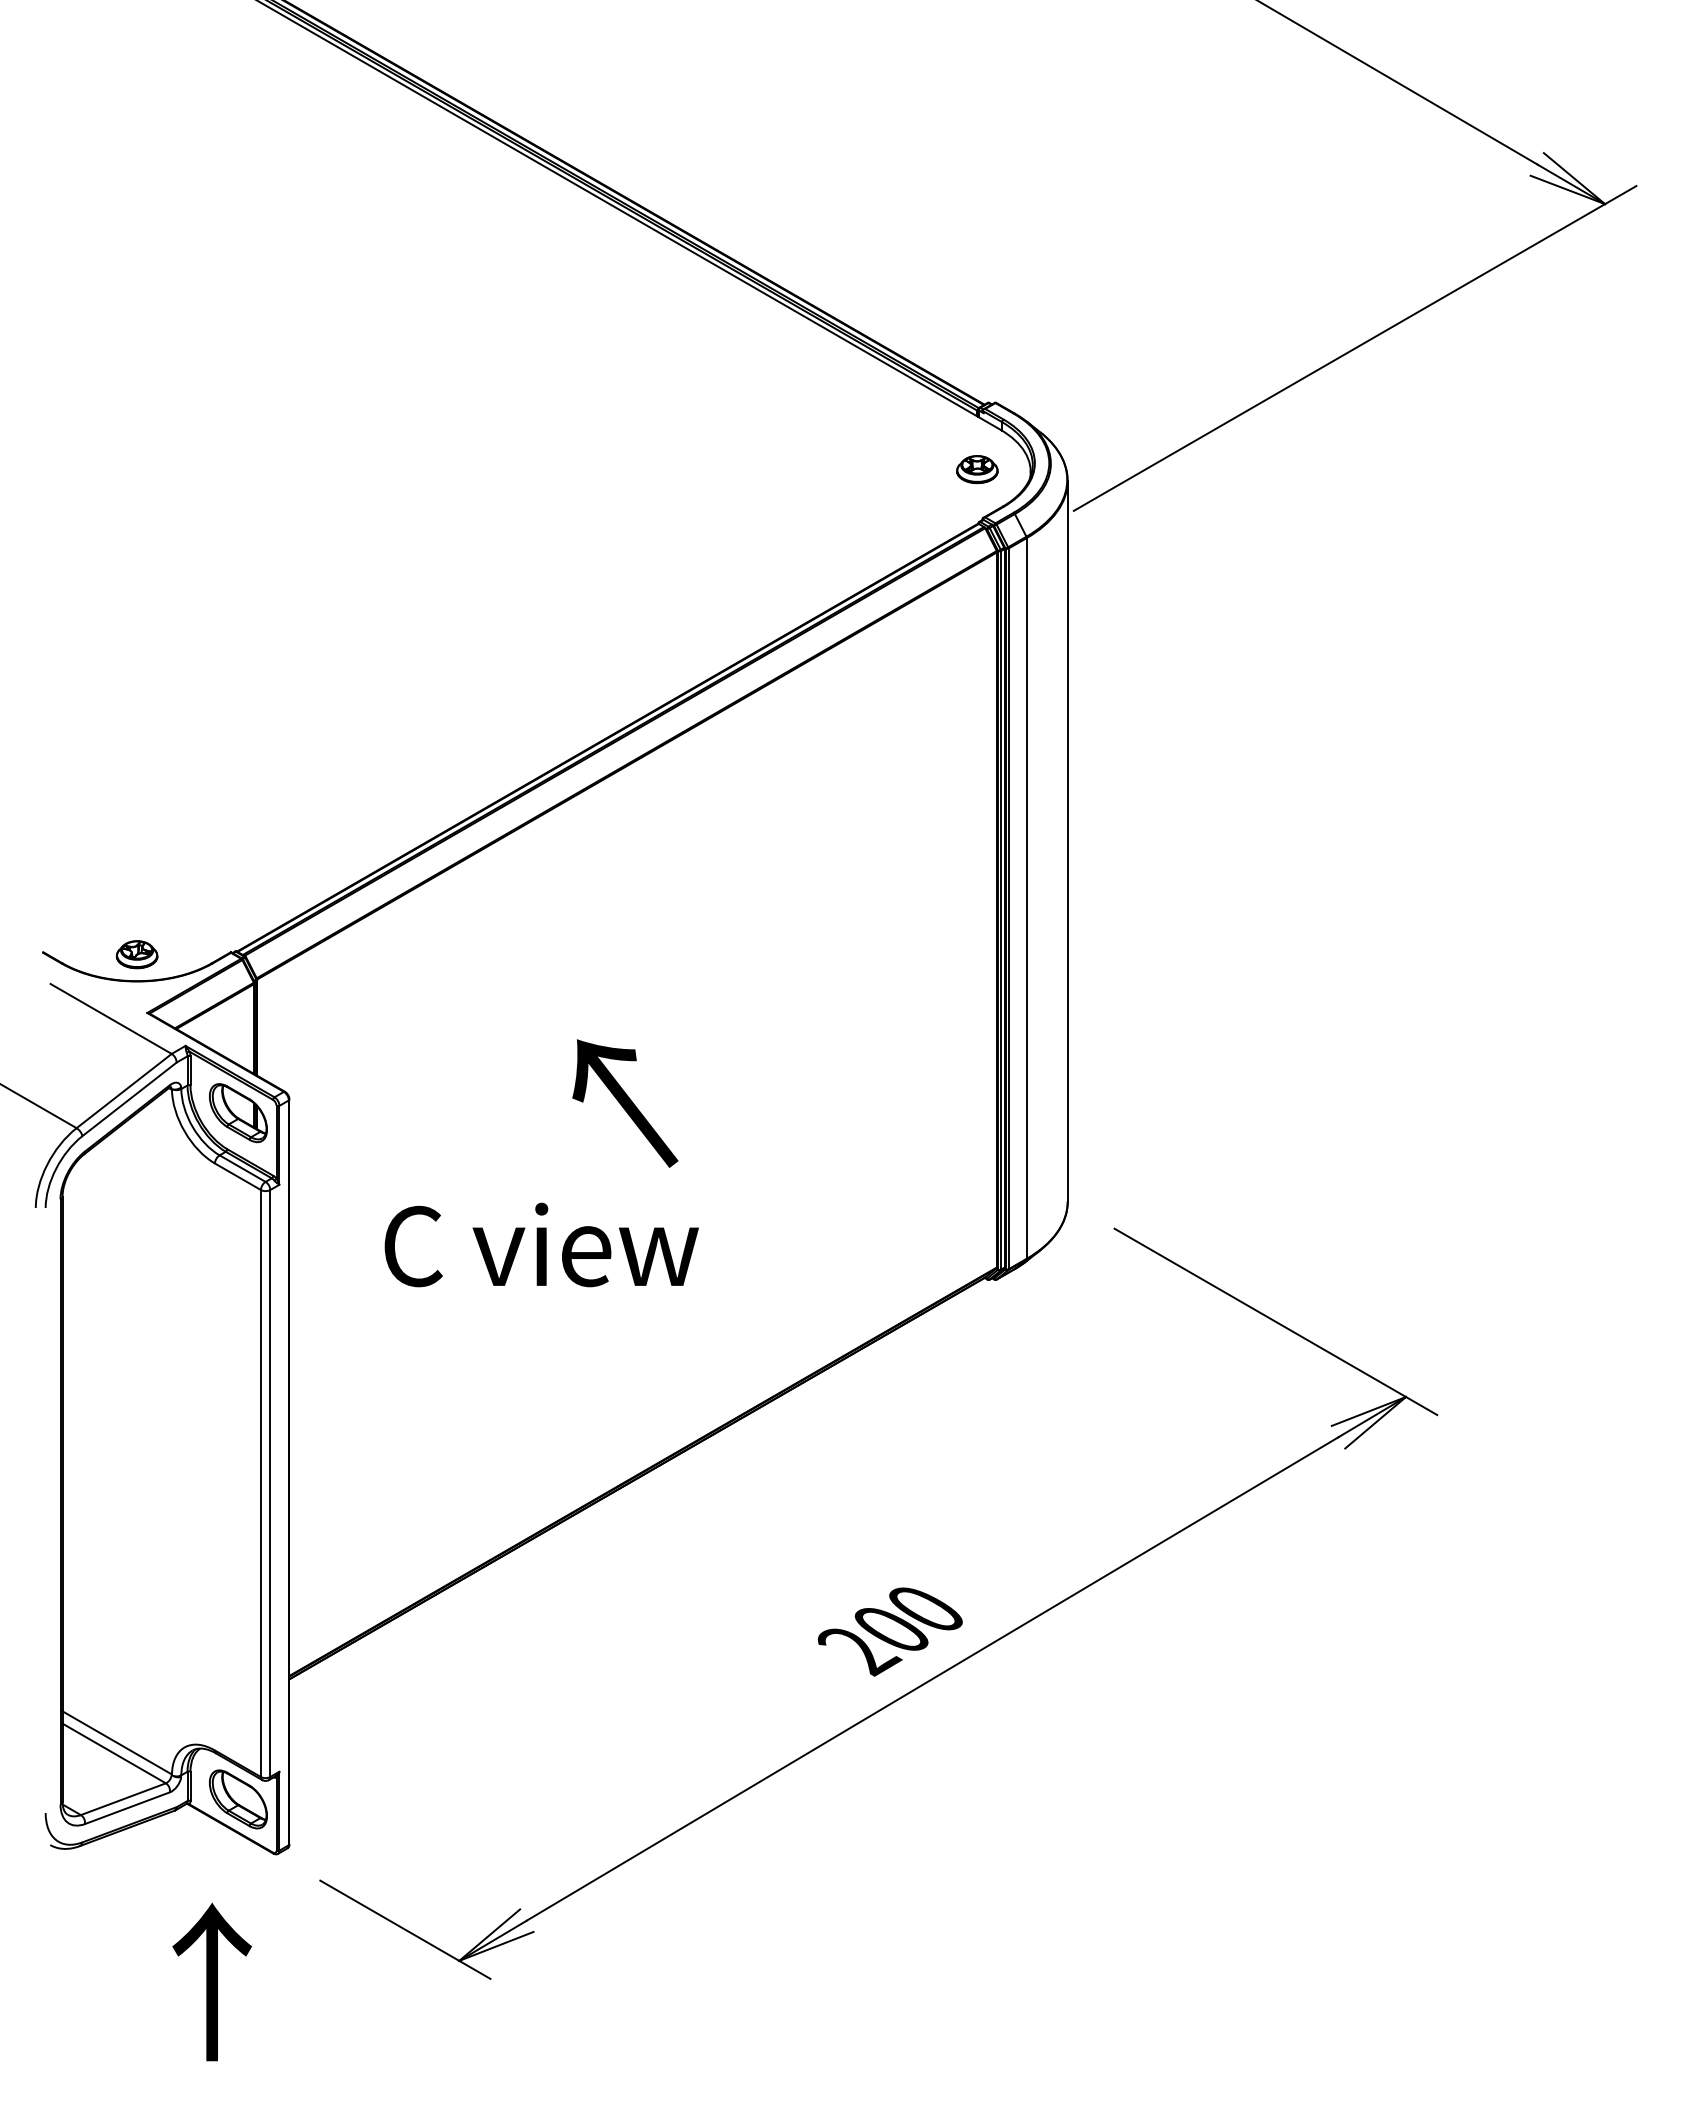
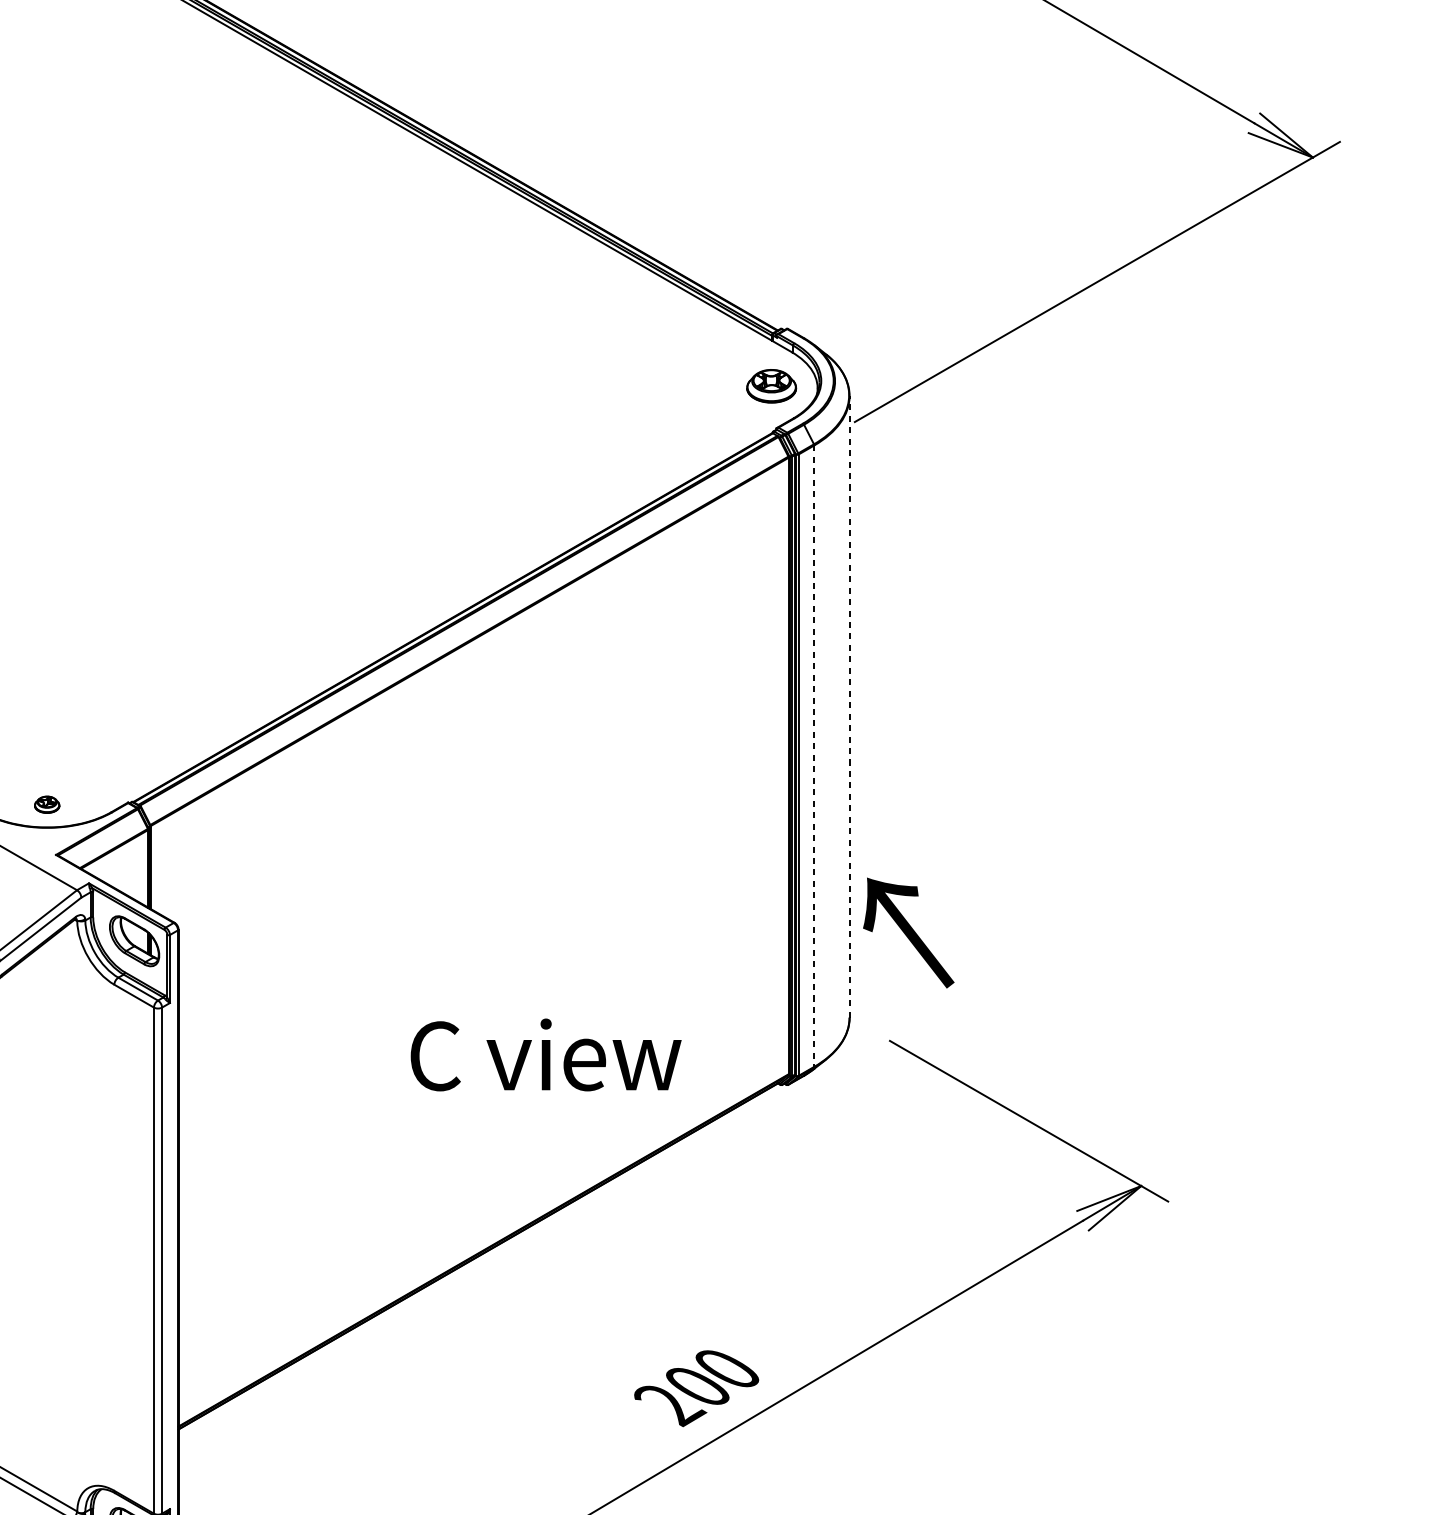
part: (977, 469) -> (771, 386), size x1.4
line: (1067, 840) -> (849, 706), solid -> dashed
line: (1026, 898) -> (814, 756), solid -> dashed
part: (136, 954) -> (46, 804), size x0.7
text: (625, 1103) -> (908, 932), moved
text: (541, 1244) -> (545, 1054), moved

